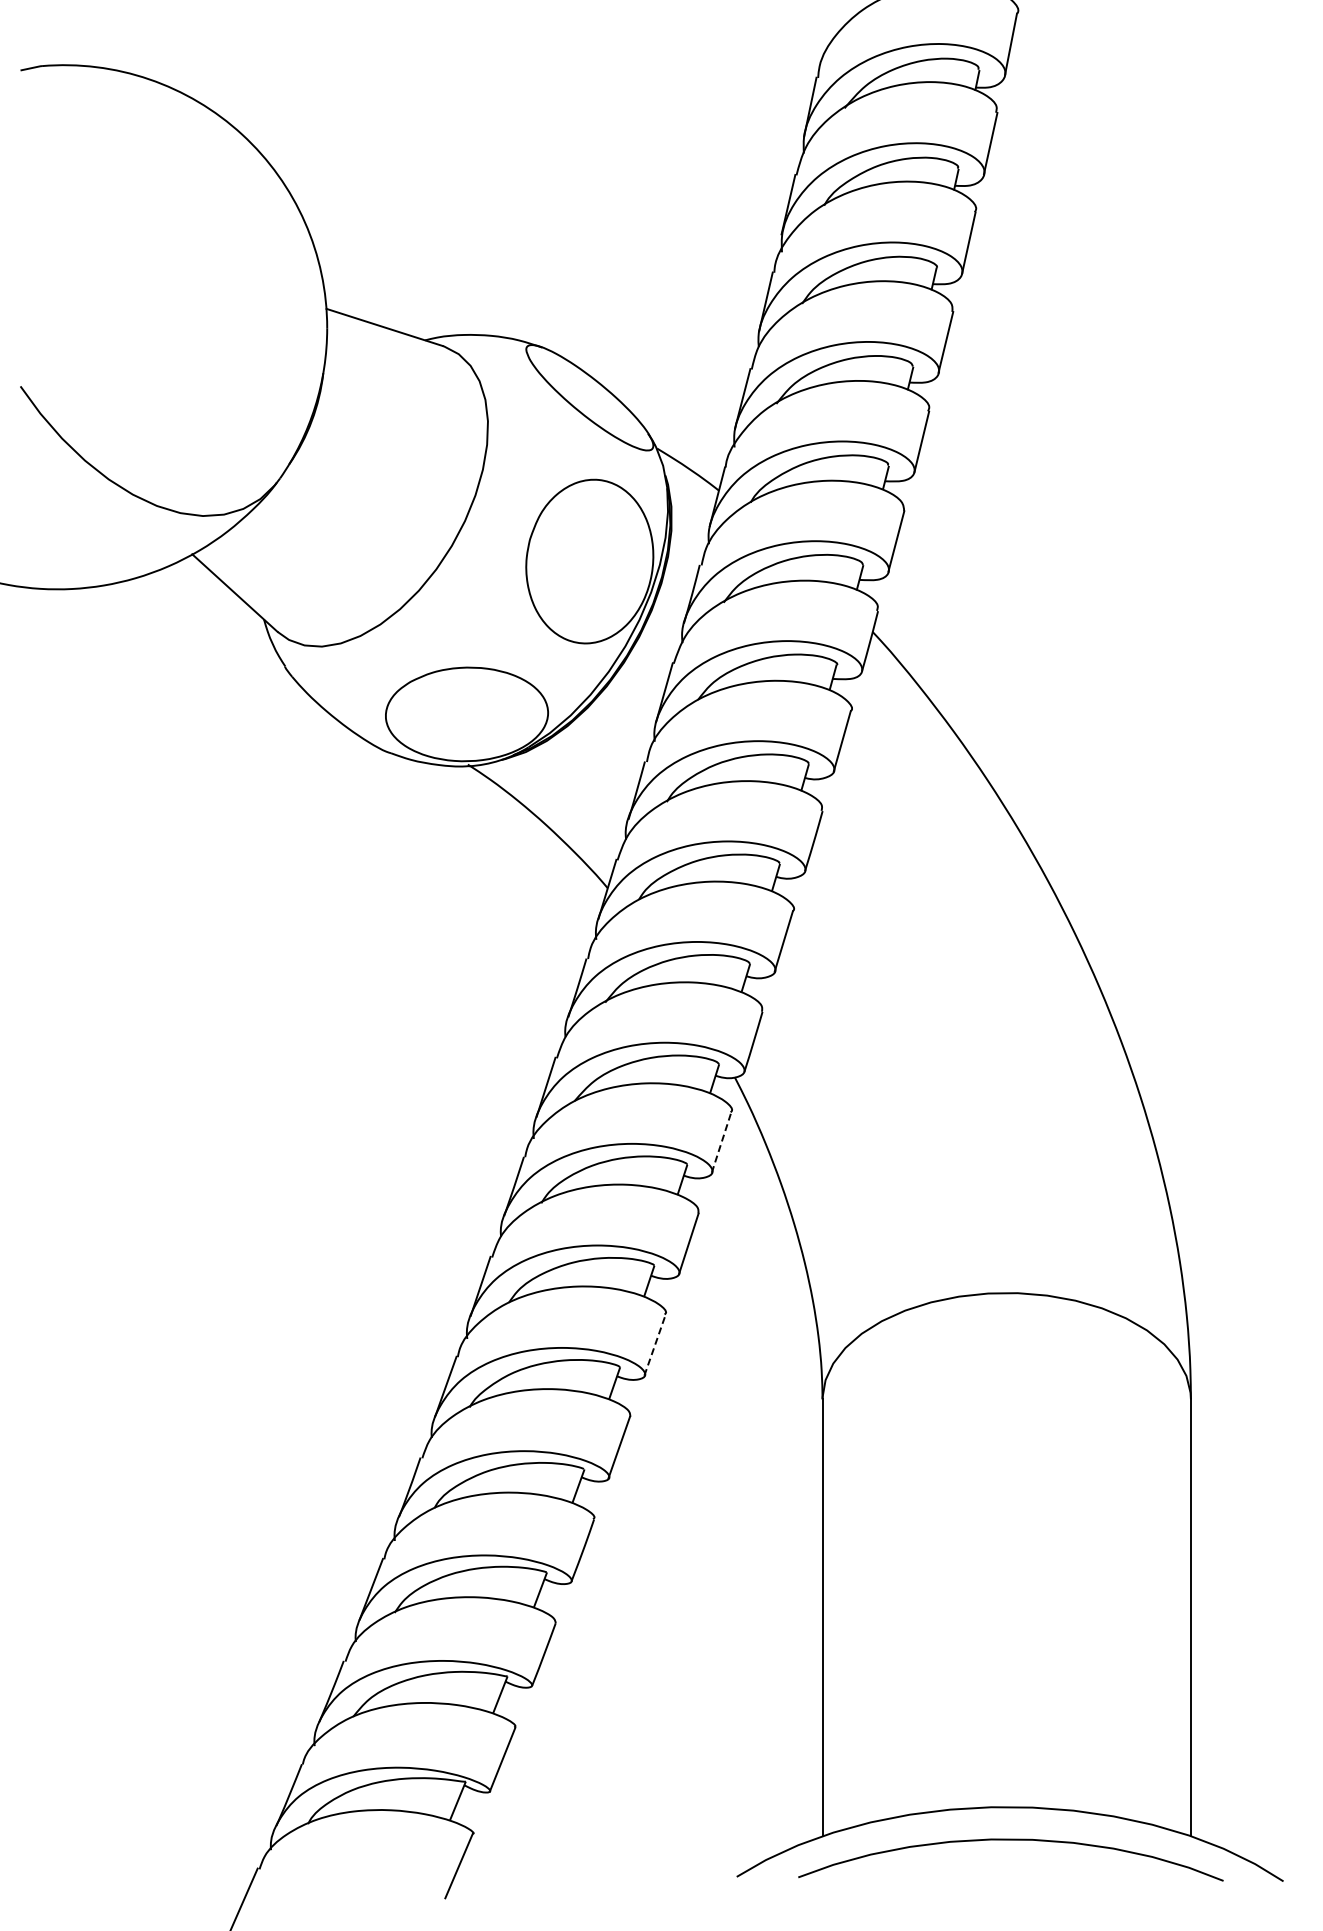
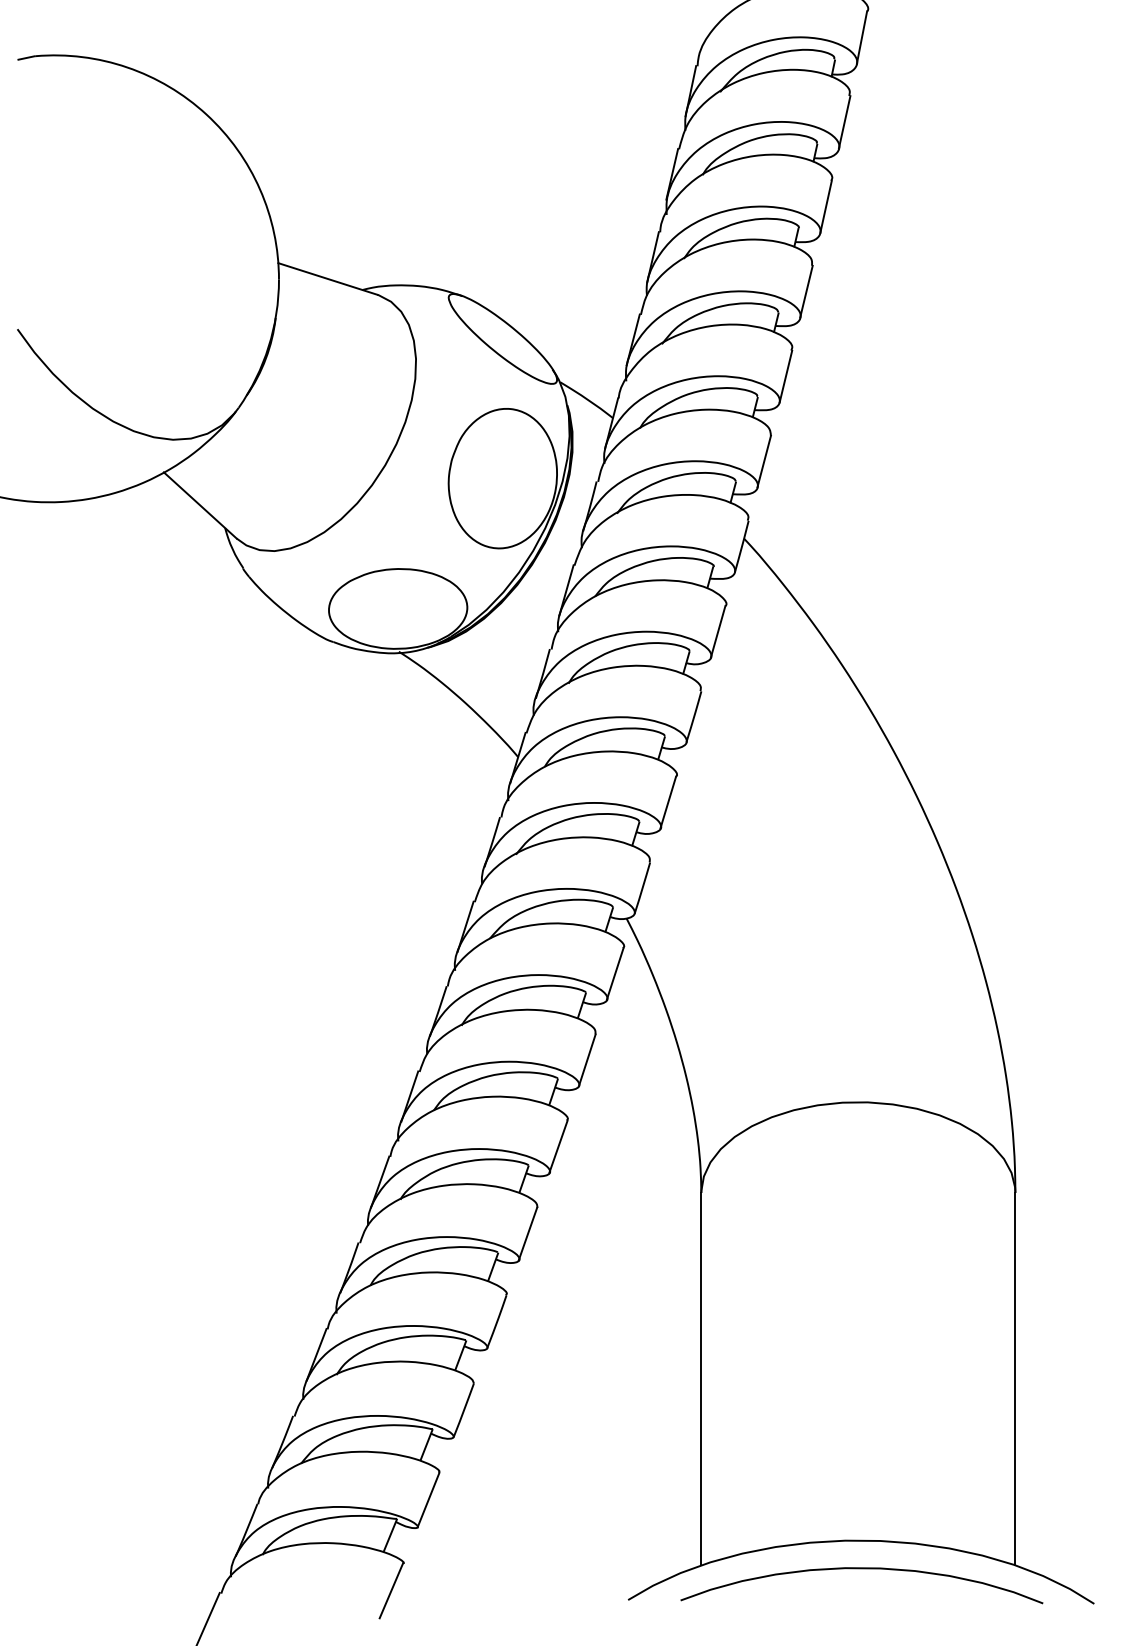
line: (721, 1142) -> (615, 973), dashed -> solid
line: (655, 1344) -> (558, 1146), dashed -> solid

